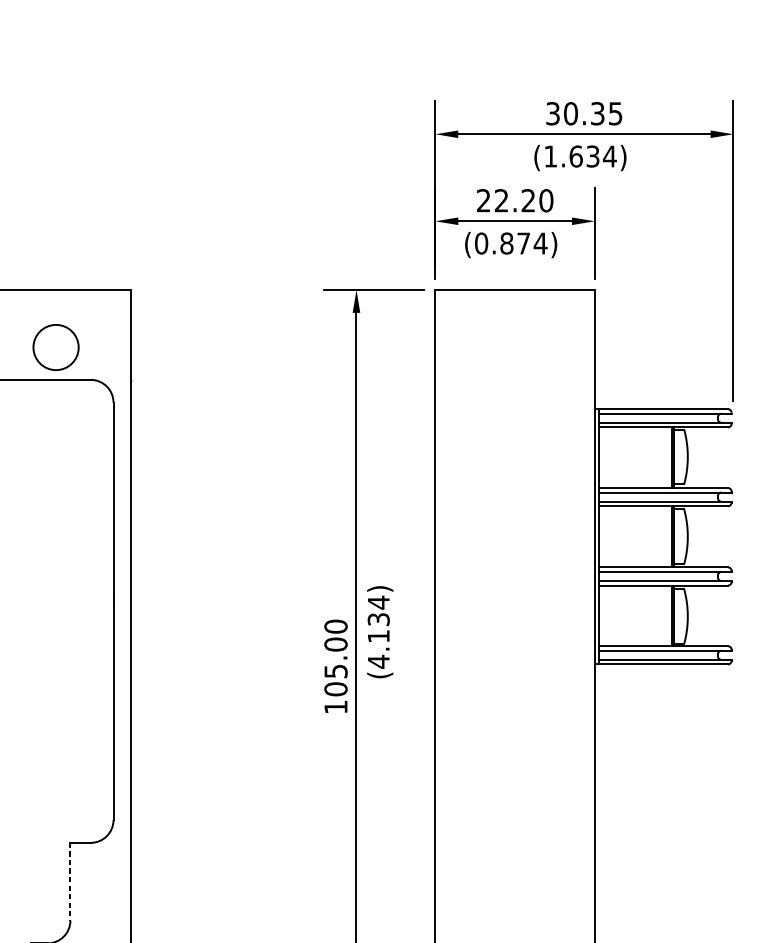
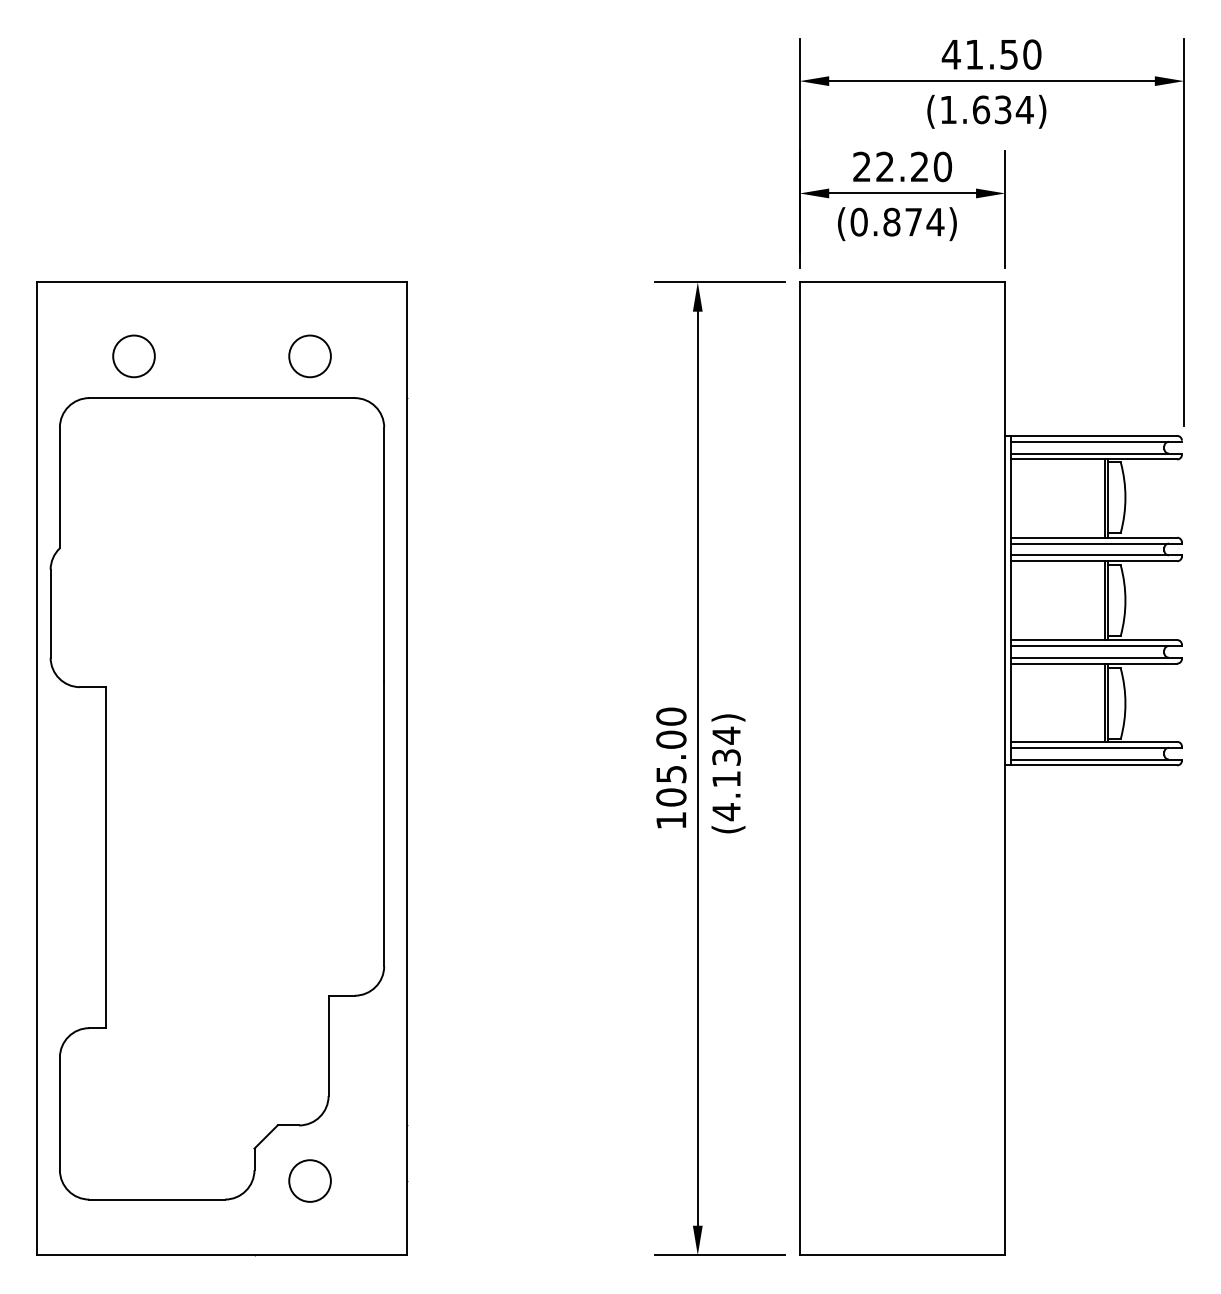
text: (584, 113) -> (991, 54), 30.35 -> 41.50
circle: (55, 347) -> (309, 356), size x0.71
text: (380, 631) -> (728, 773), moved
line: (70, 882) -> (328, 1046), dashed -> solid

